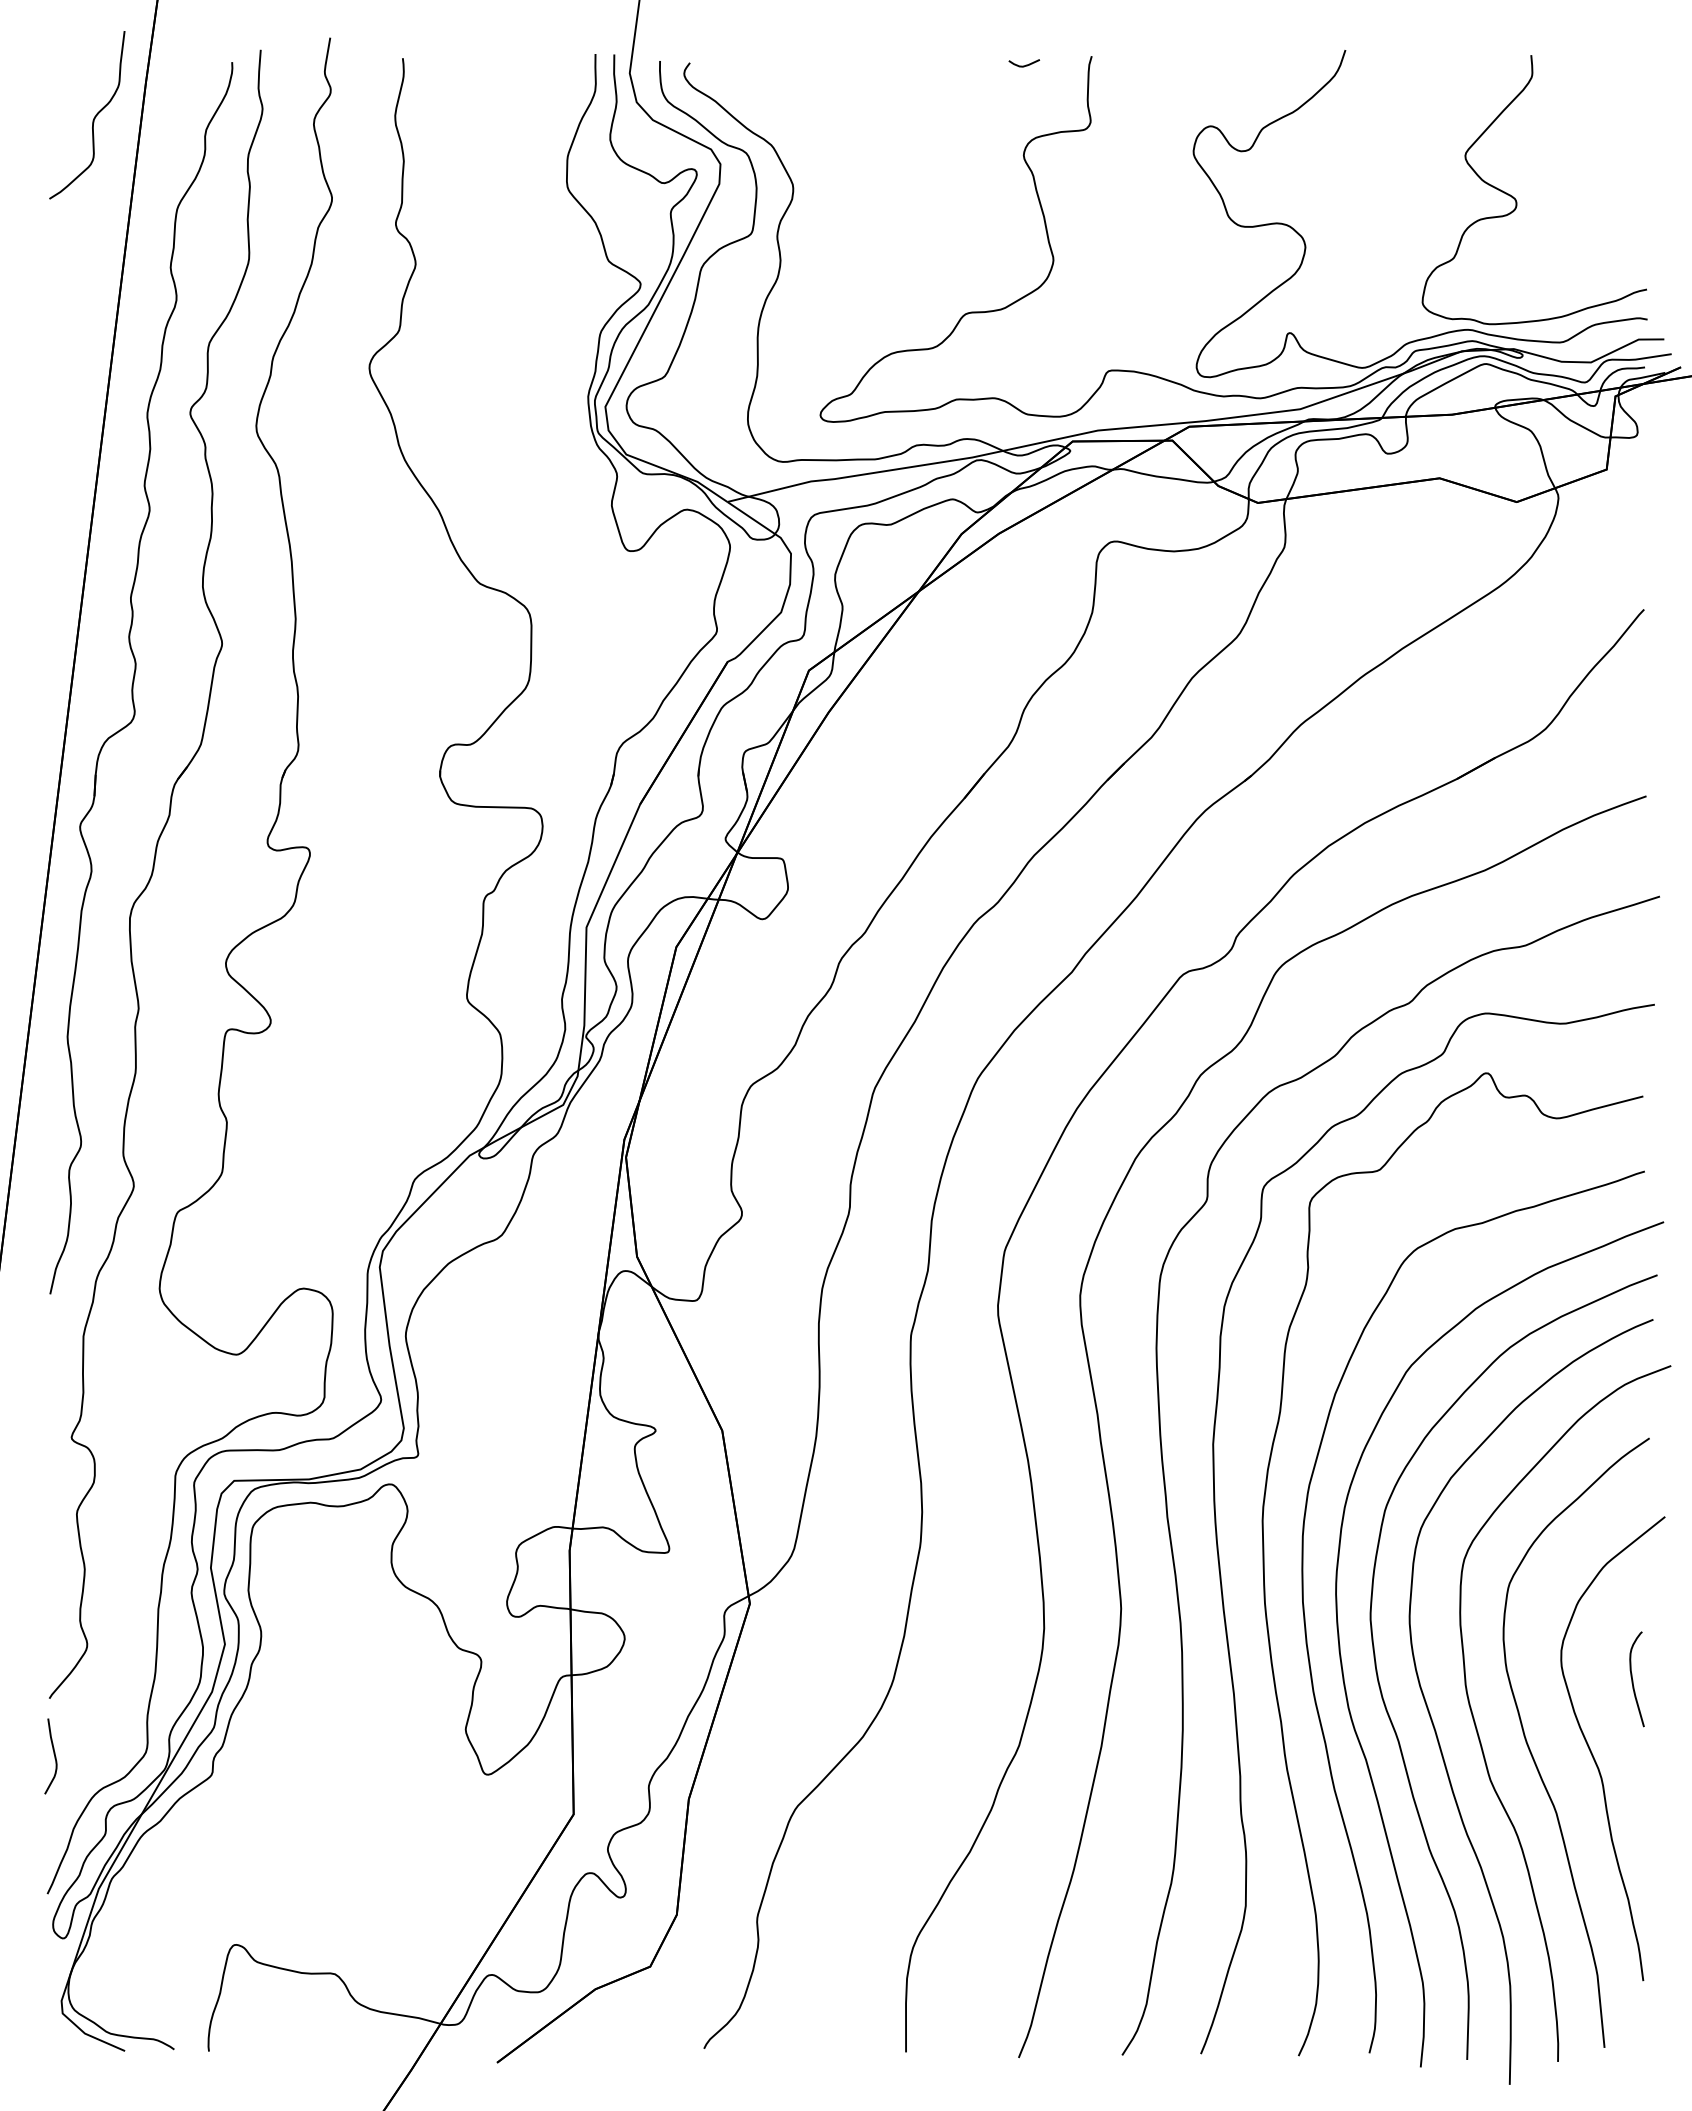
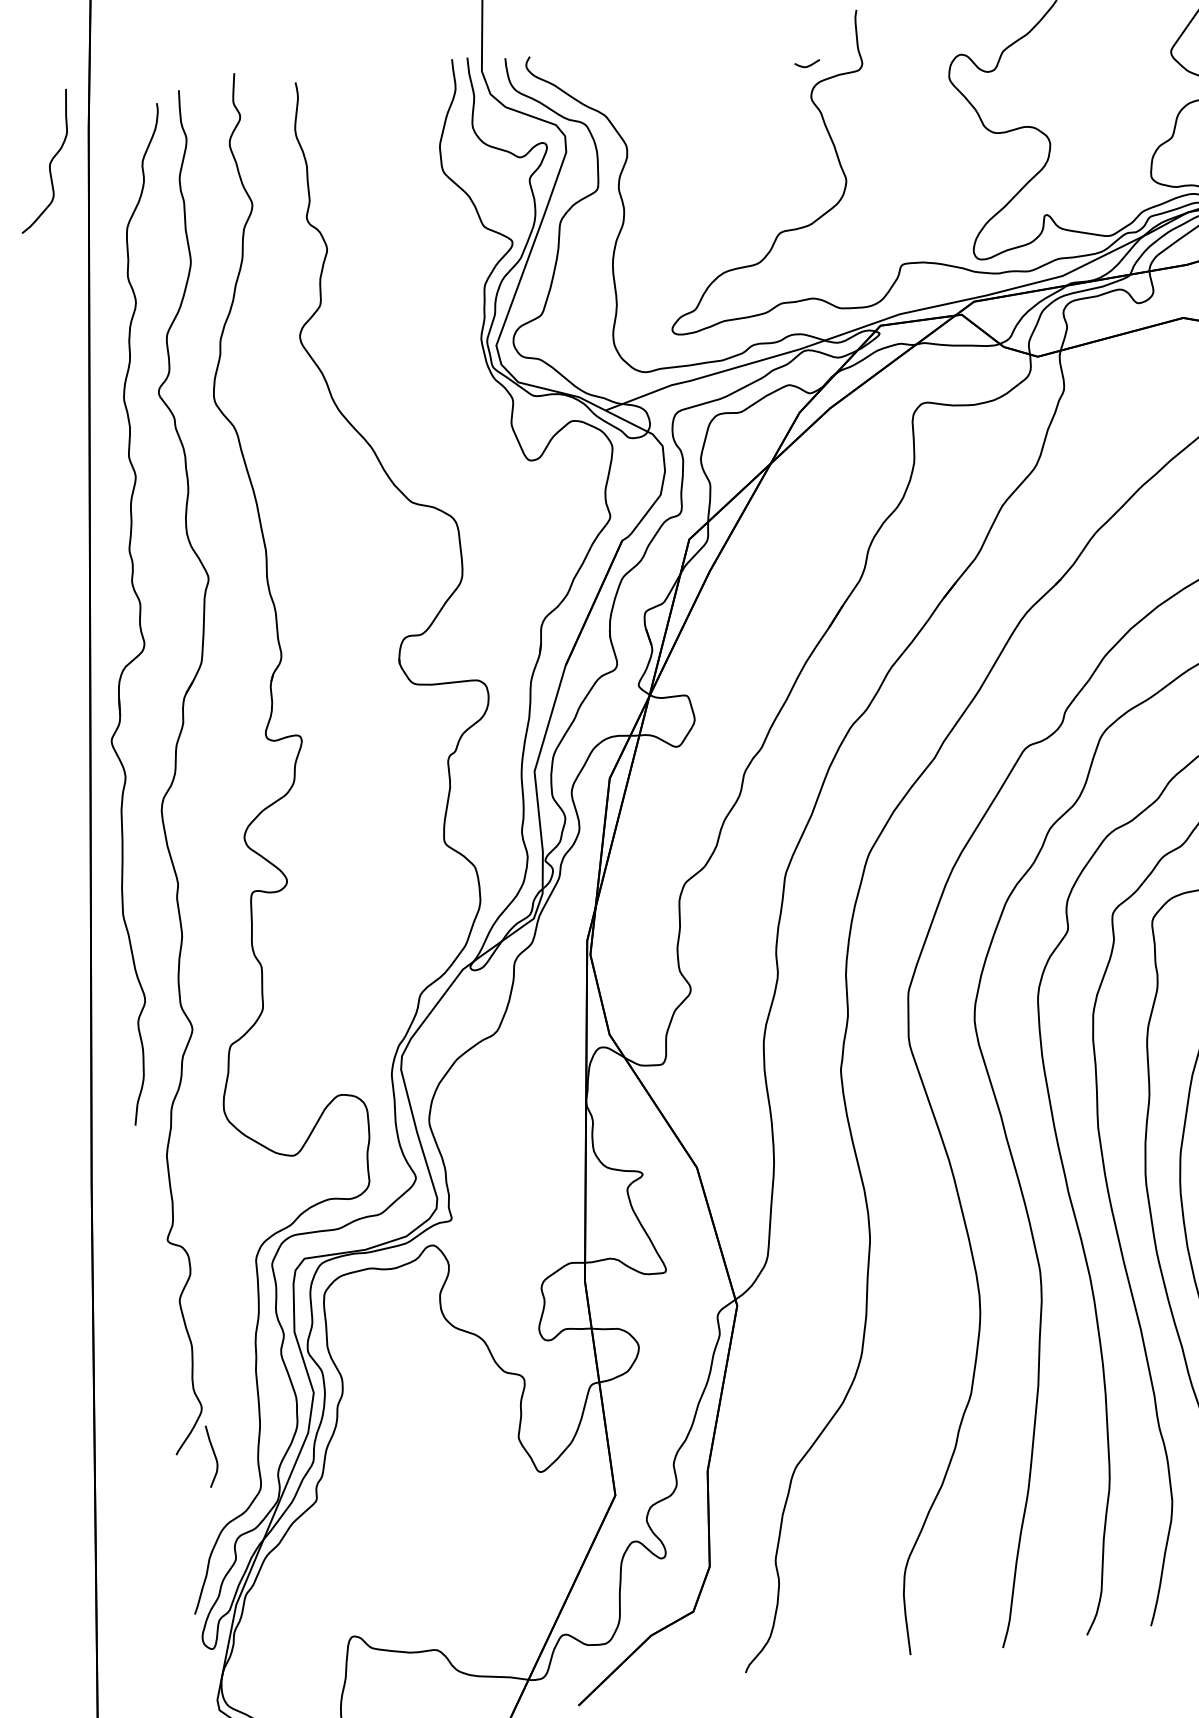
curve: (1024, 65) -> (807, 65), moved
curve: (53, 1754) -> (213, 1454), moved

